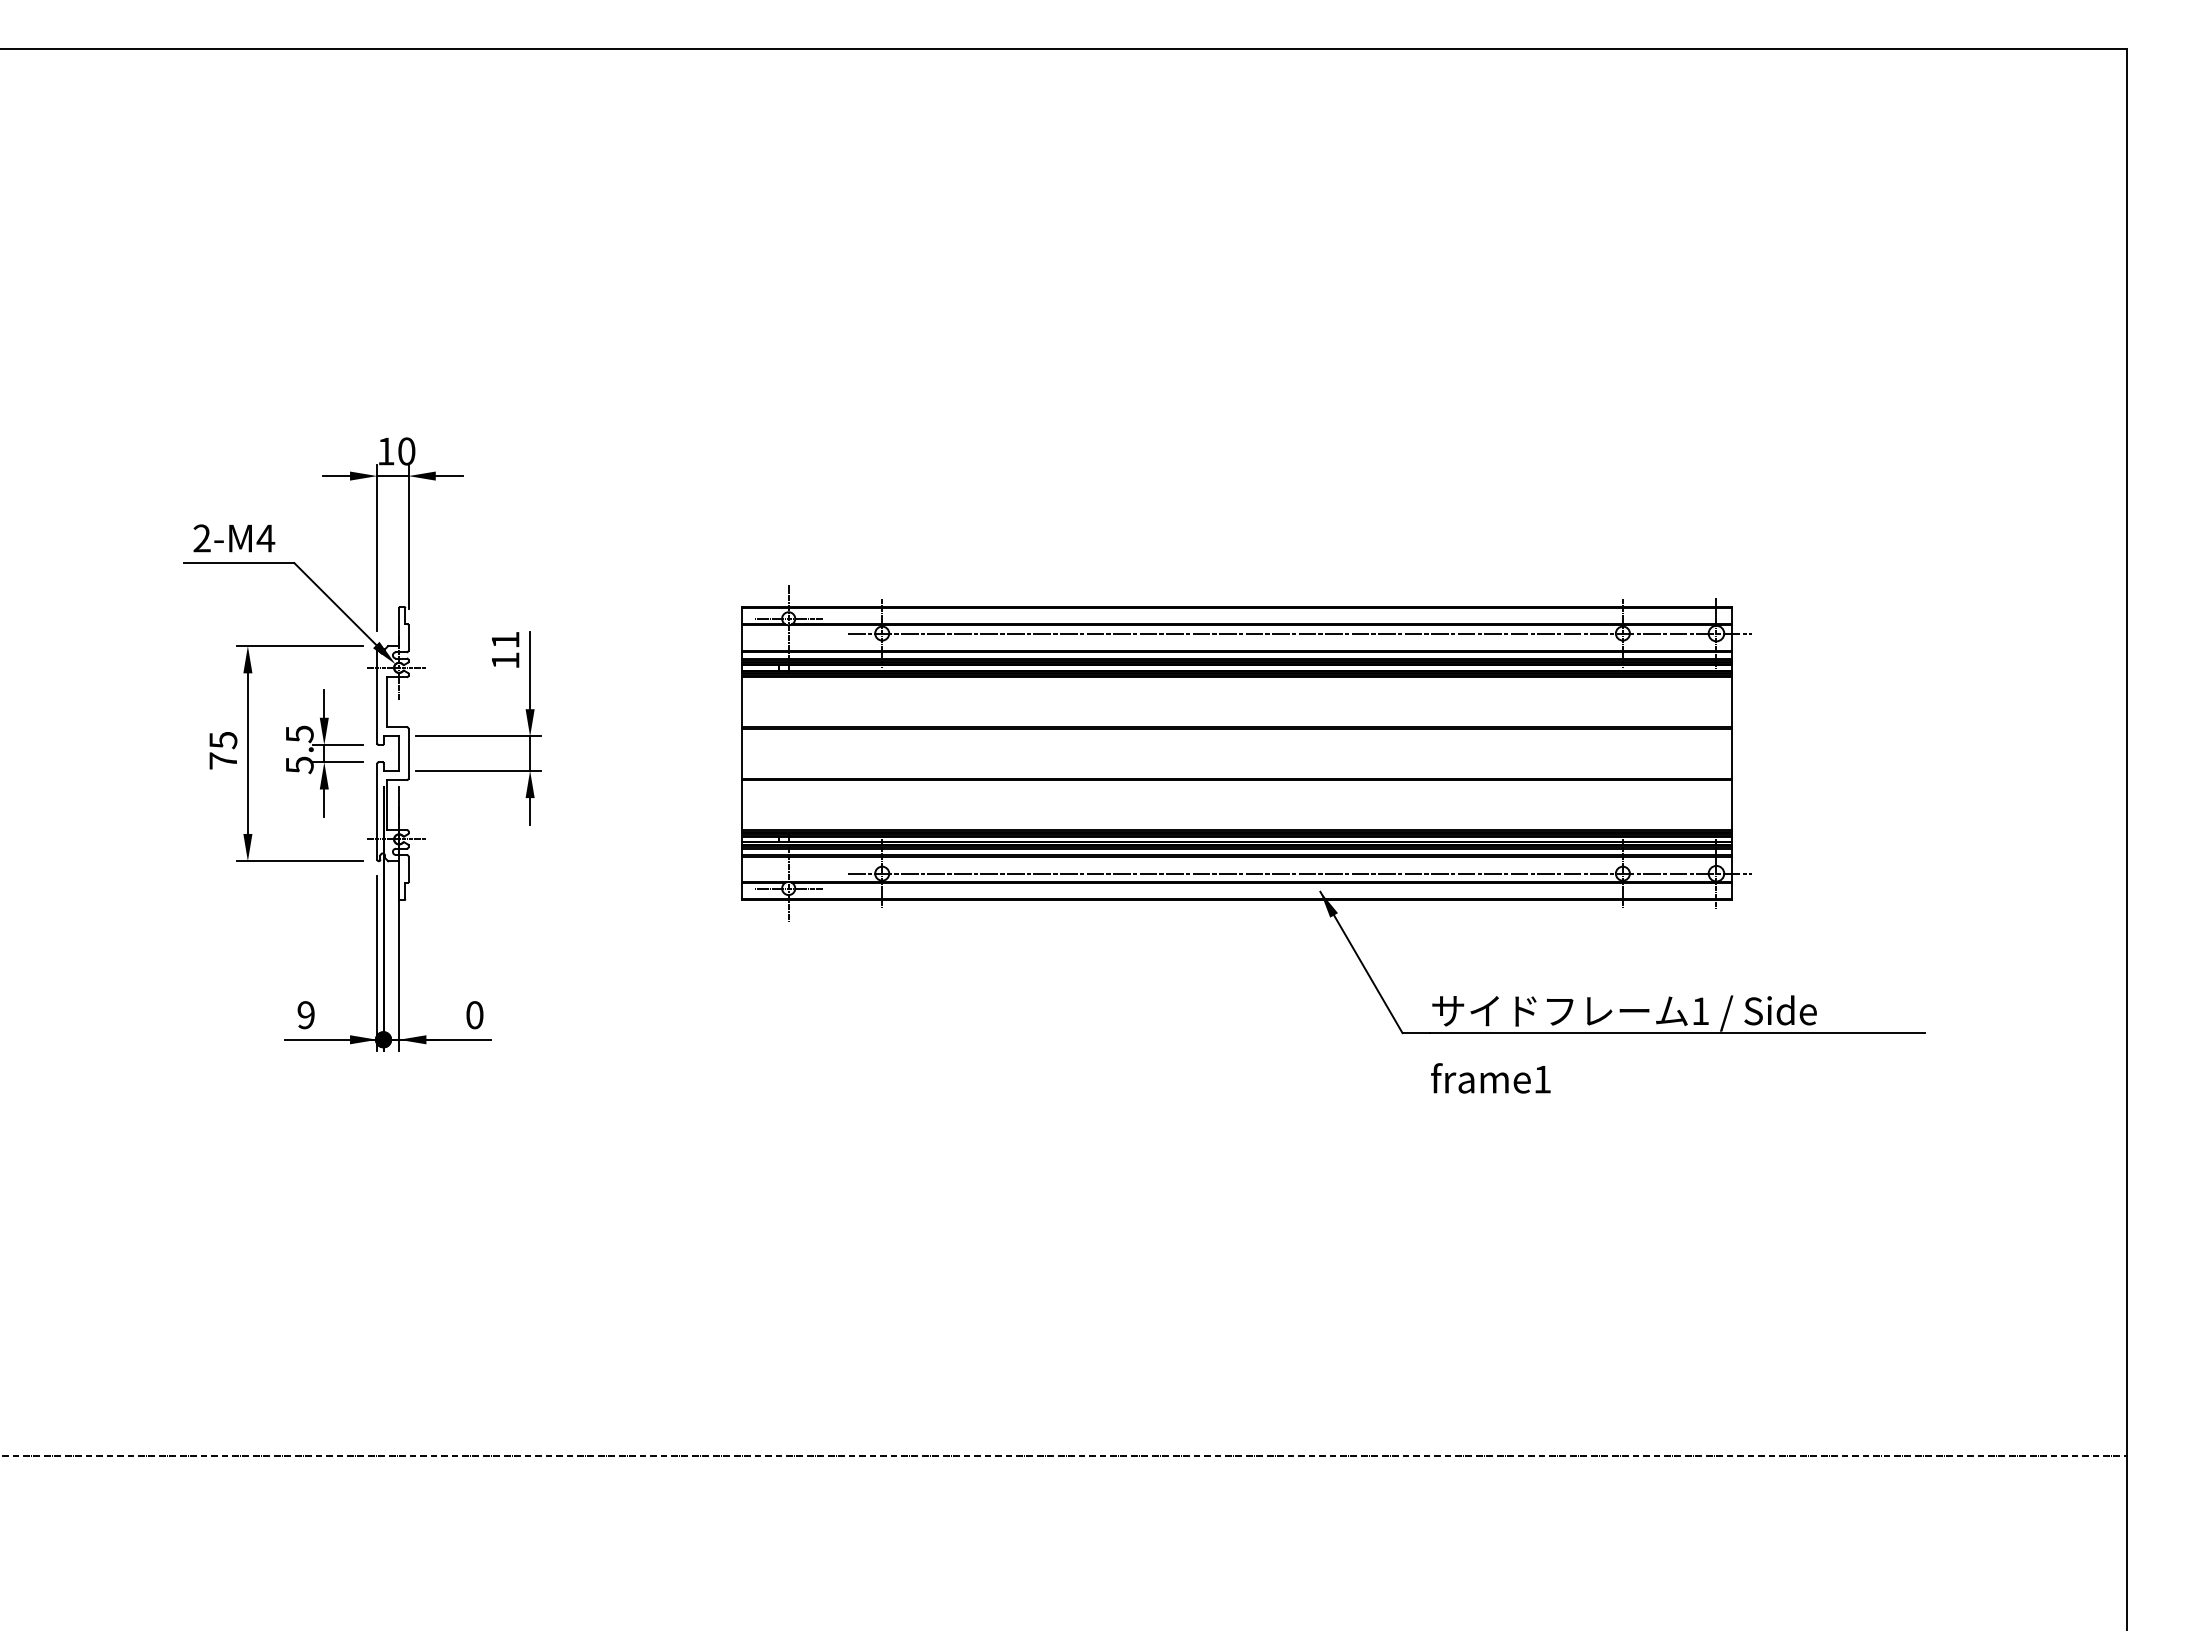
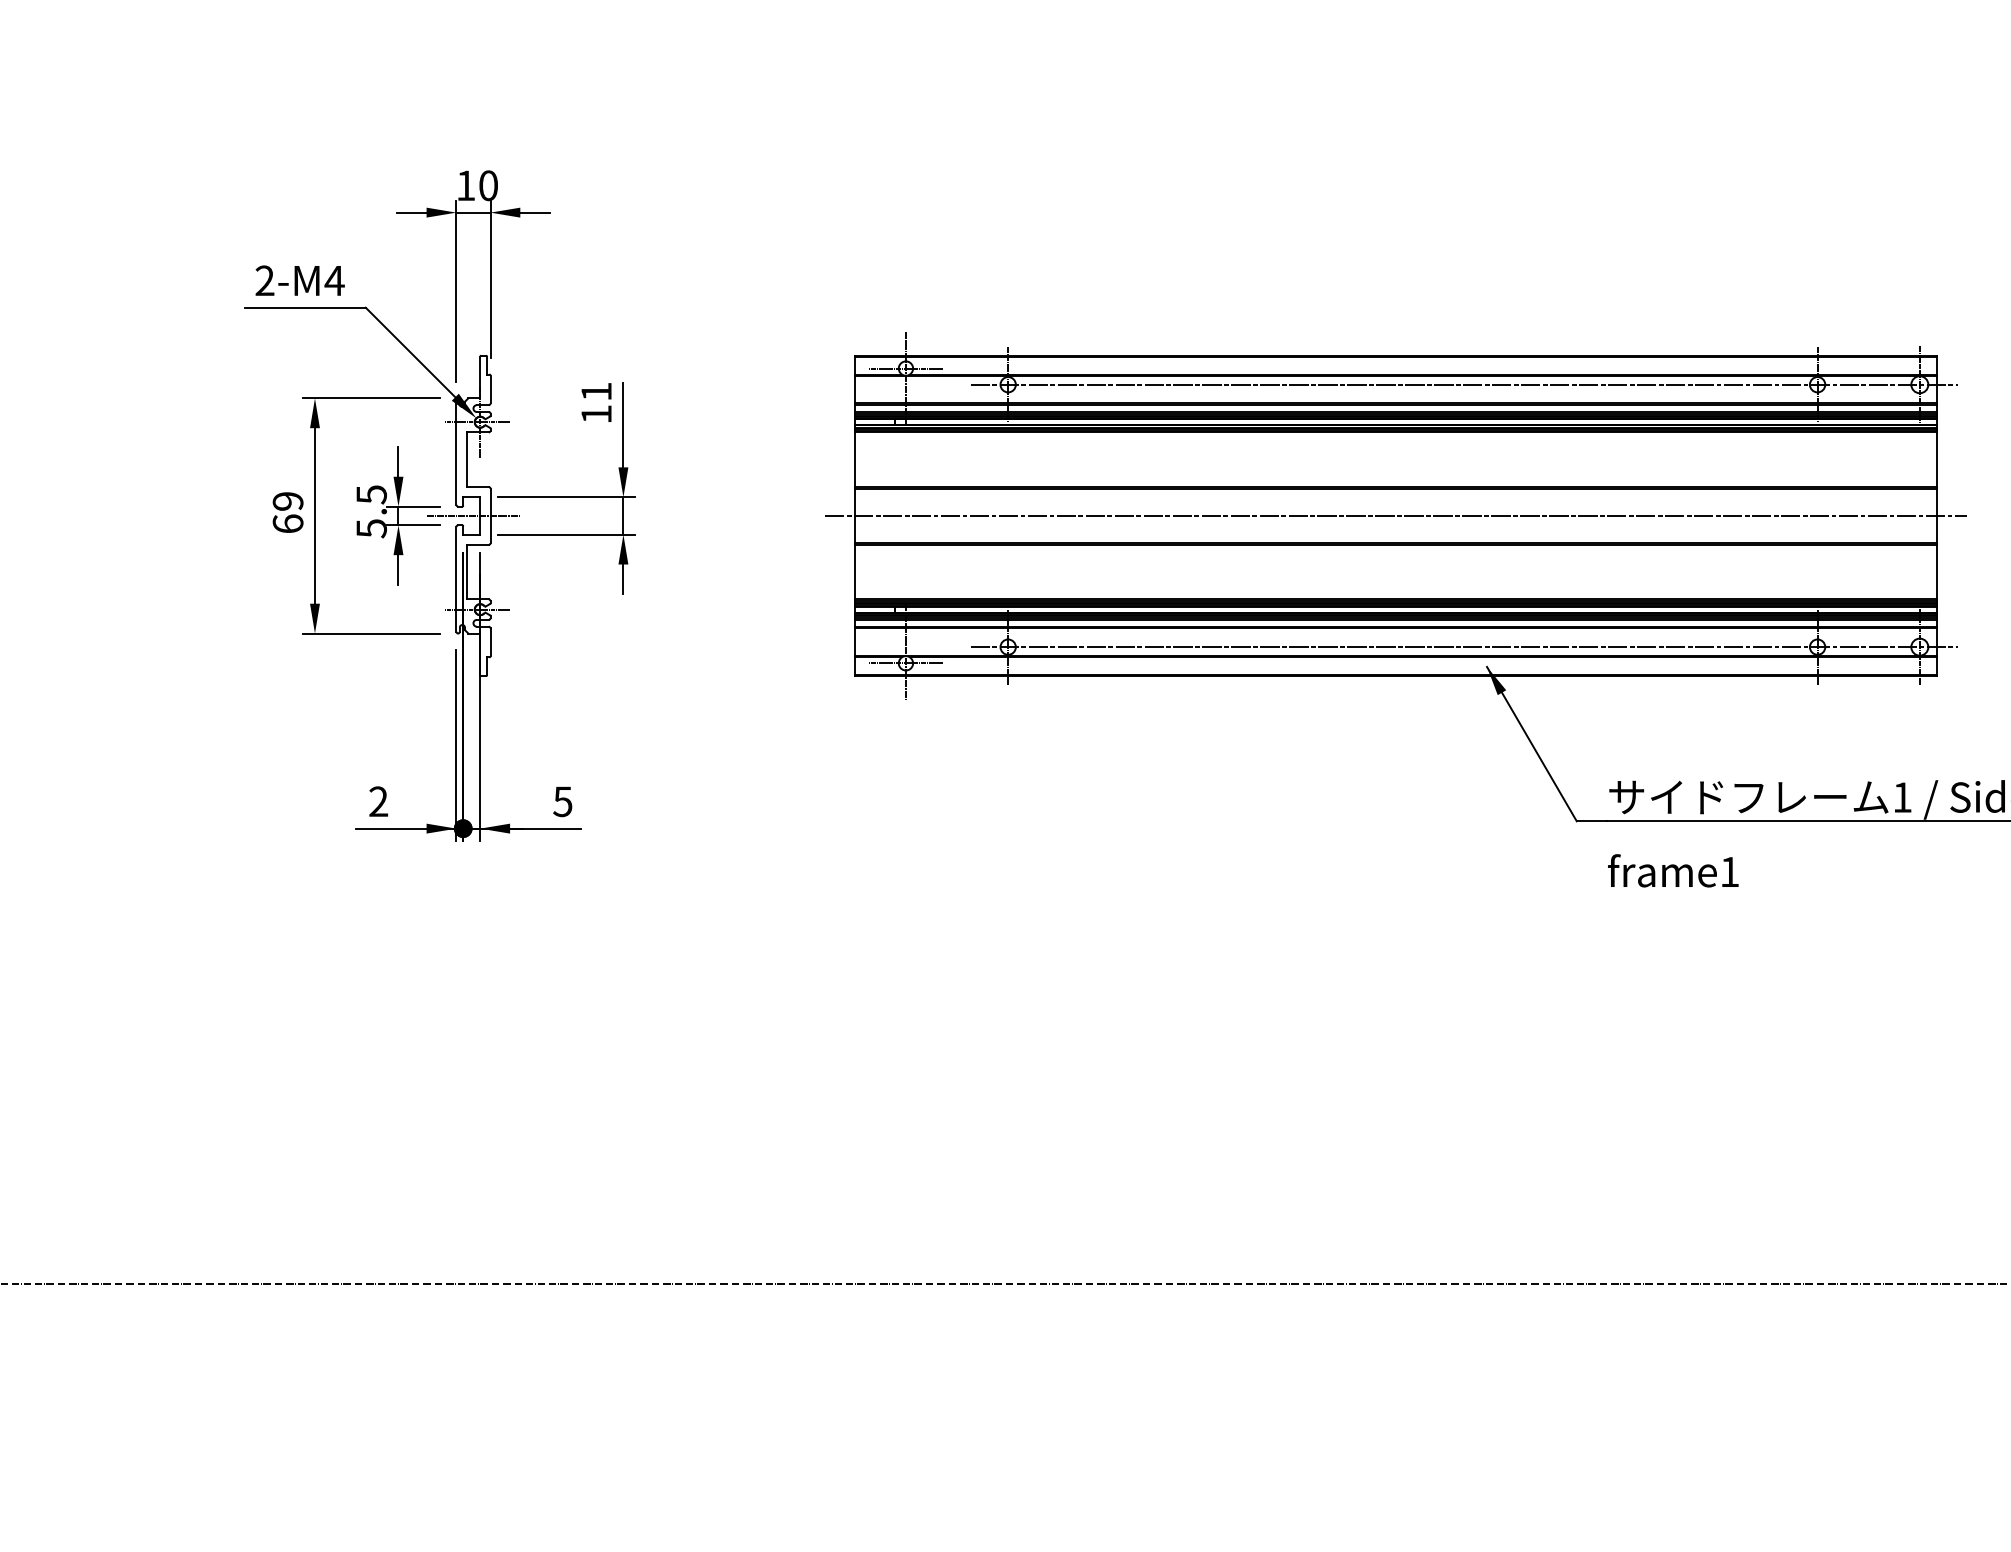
text: (223, 750) -> (288, 512), 75 -> 69
line: (392, 753) -> (473, 515), added
line: (1236, 753) -> (1395, 515), added
text: (305, 1015) -> (377, 802), 9 -> 2
text: (474, 1015) -> (562, 802), 0 -> 5

